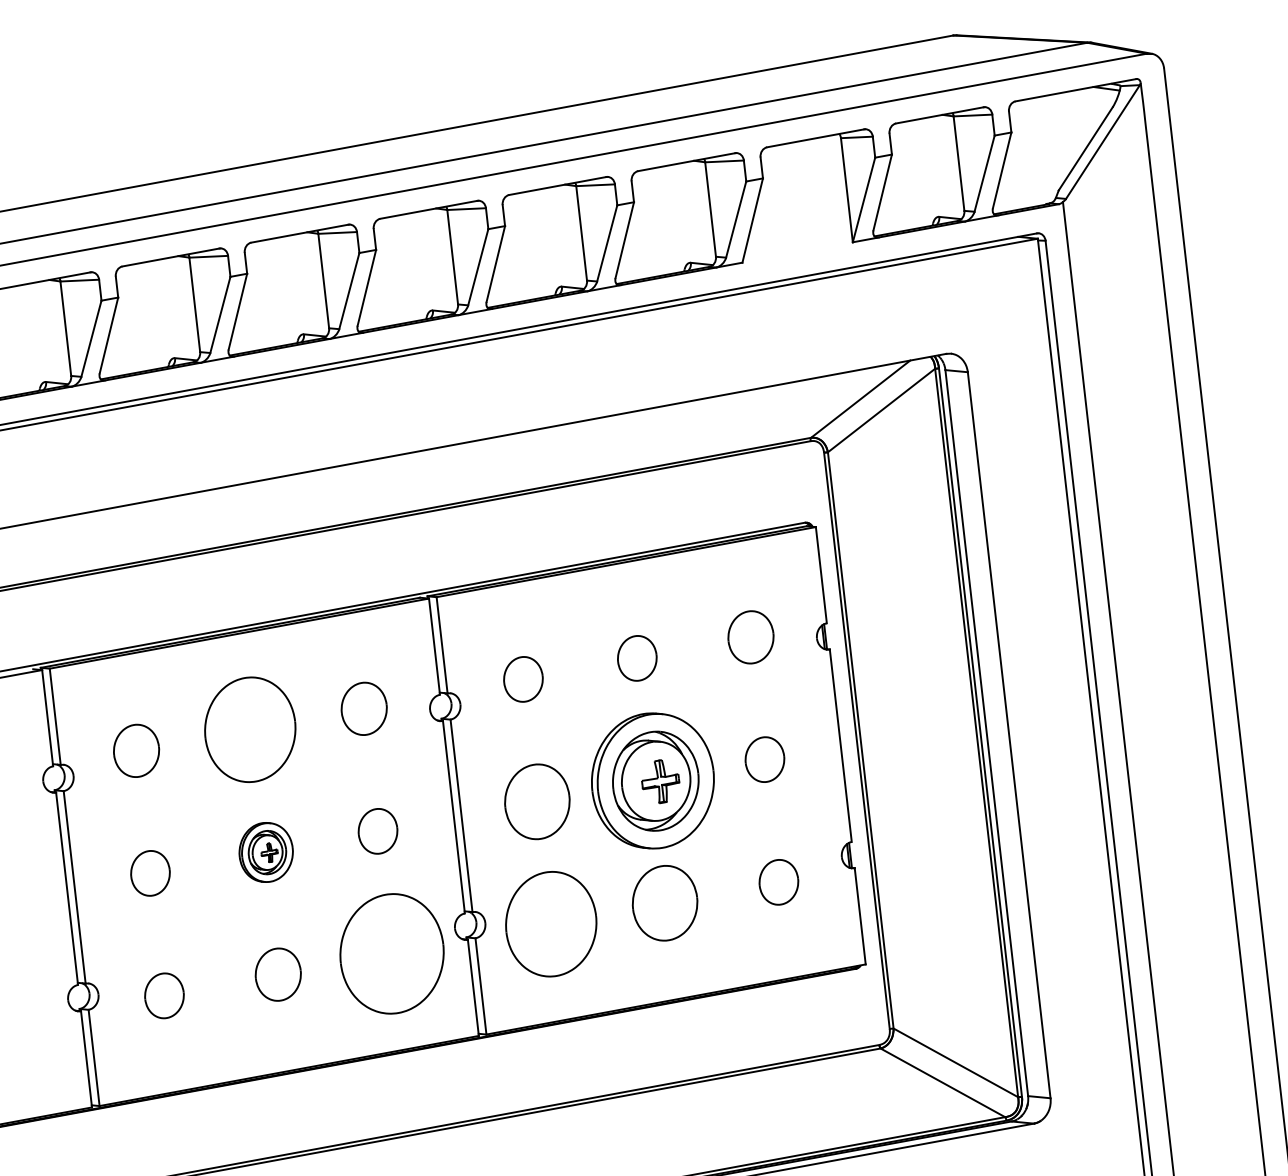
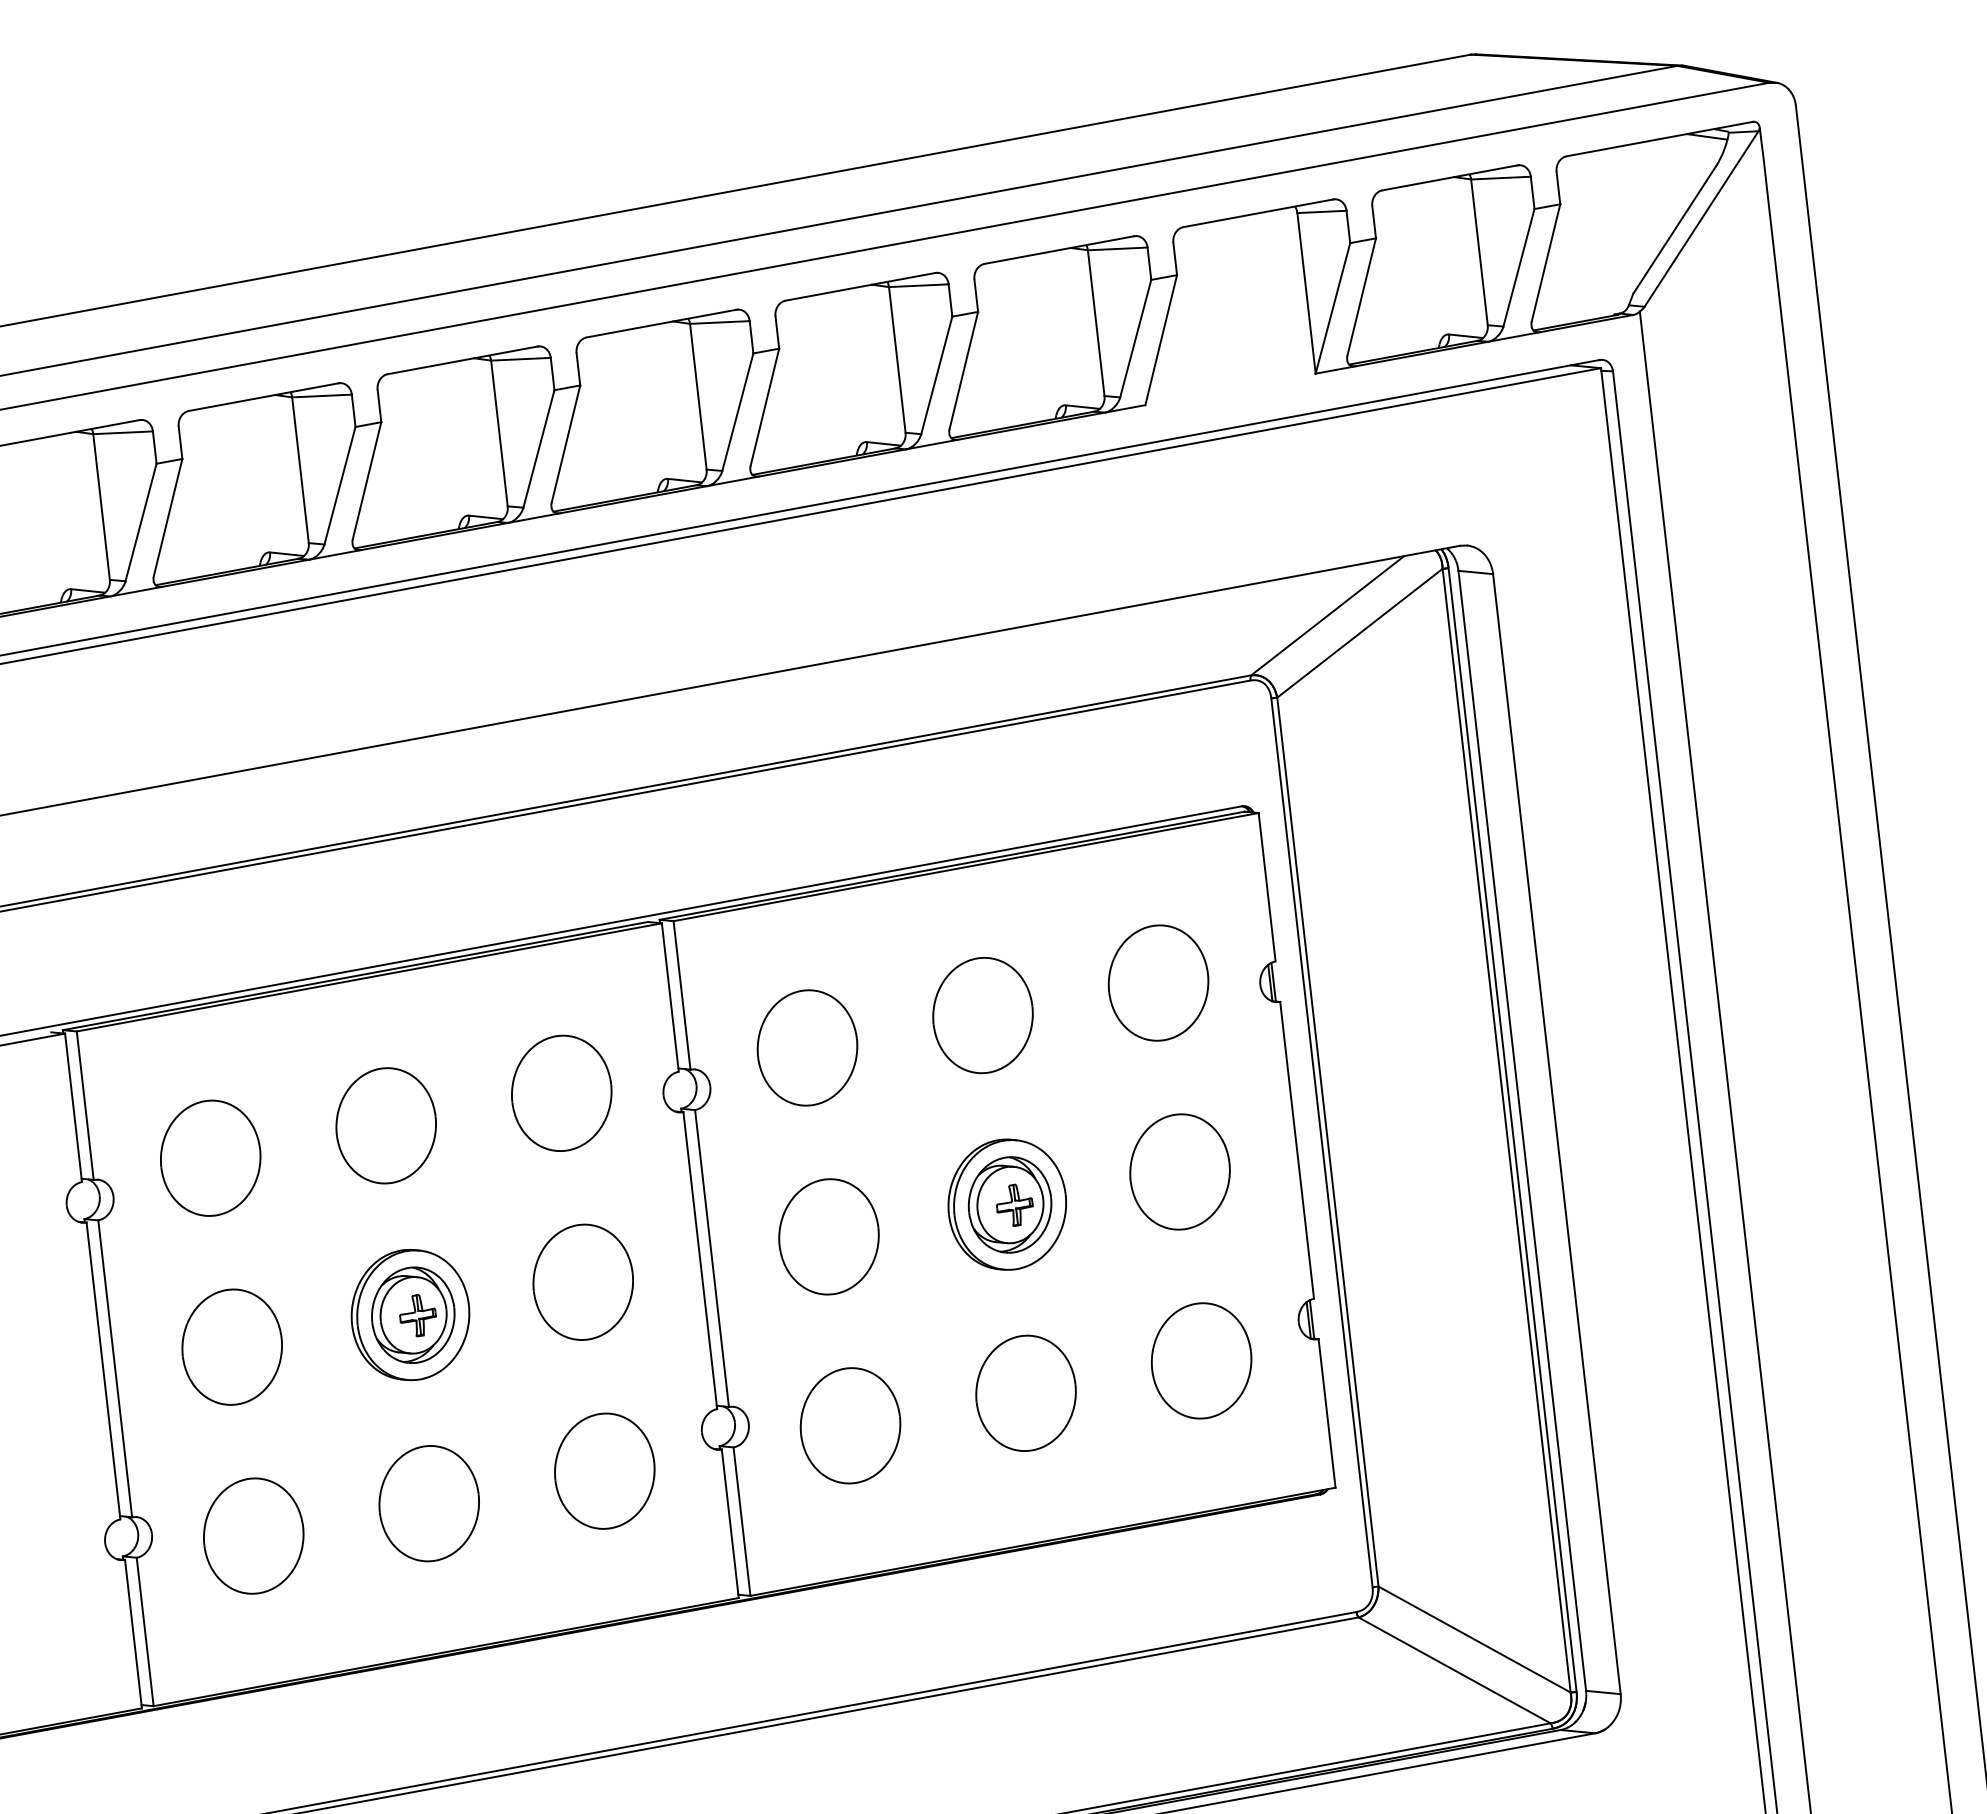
part: (750, 637) -> (1157, 983), size x1.43
part: (637, 658) -> (983, 1015), size x1.67
part: (523, 679) -> (807, 1048), size x1.67
part: (364, 708) -> (562, 1092), size x1.43
part: (250, 729) -> (386, 1125), size x0.71
part: (136, 750) -> (210, 1157), size x1.43
part: (764, 759) -> (1179, 1171), size x1.67
part: (652, 780) -> (1006, 1203), size x0.62
part: (377, 831) -> (582, 1282), size x1.67
part: (266, 852) -> (411, 1315), size x1.43
part: (150, 873) -> (232, 1347), size x1.67
part: (778, 882) -> (1200, 1361), size x1.67
part: (551, 924) -> (850, 1426), size x0.71
part: (391, 953) -> (603, 1470), size x0.62
part: (278, 974) -> (429, 1503), size x1.43
part: (164, 995) -> (253, 1535), size x1.67

